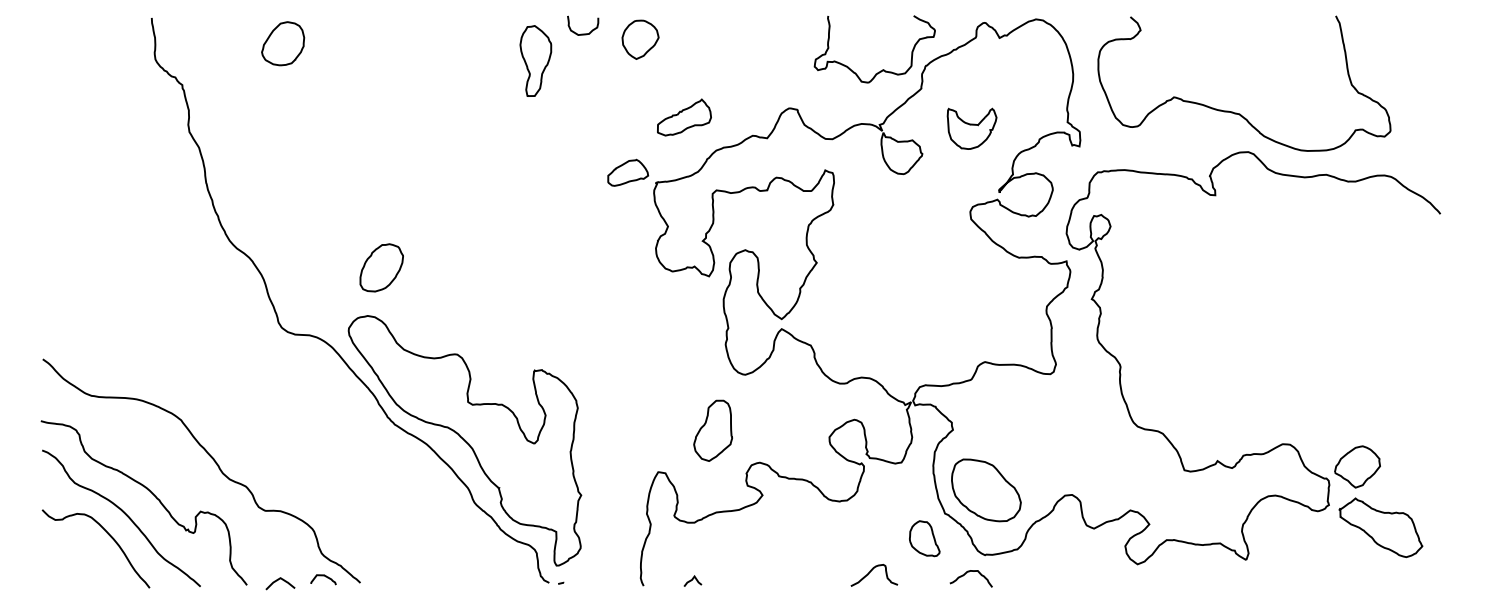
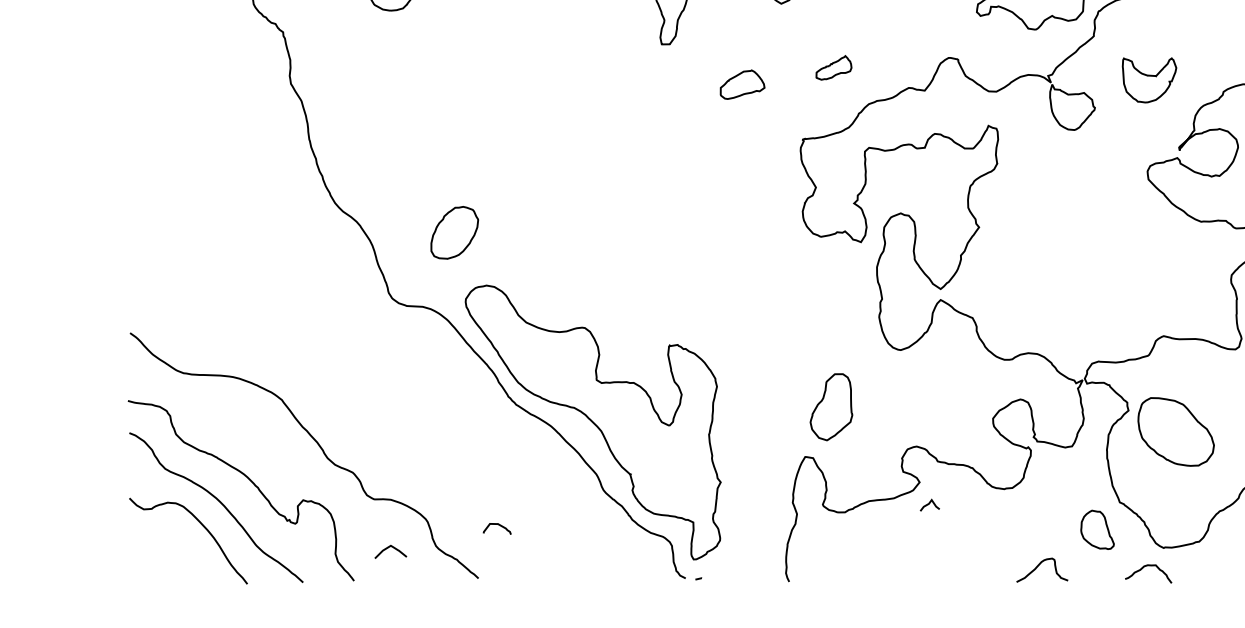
part: (684, 117) -> (834, 67), size x0.6
part: (628, 172) -> (742, 84), moved
part: (381, 267) -> (454, 232), moved
part: (712, 430) -> (830, 406), moved
part: (986, 490) -> (1176, 432), moved
curve: (325, 577) -> (499, 526), moved
curve: (278, 580) -> (388, 548), moved
curve: (692, 580) -> (929, 504), moved

